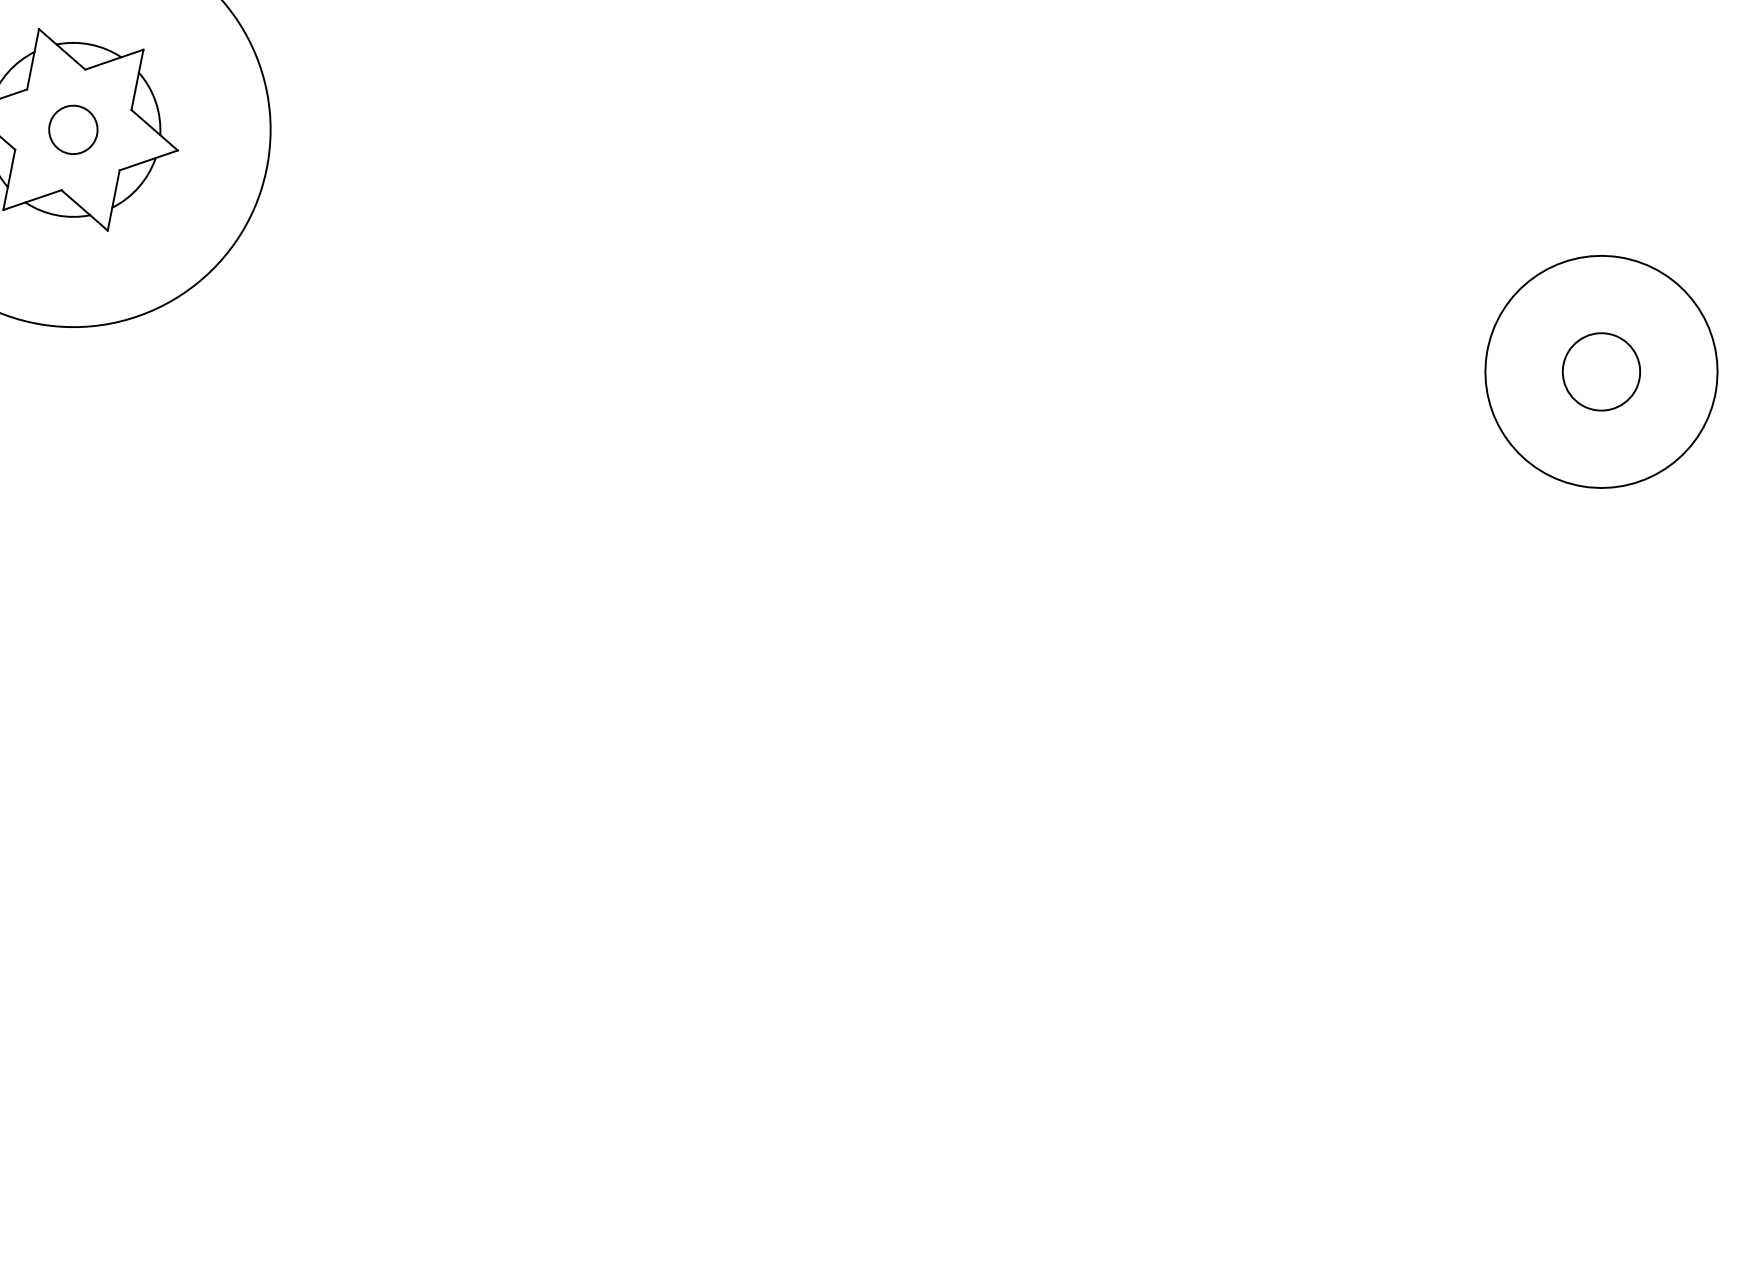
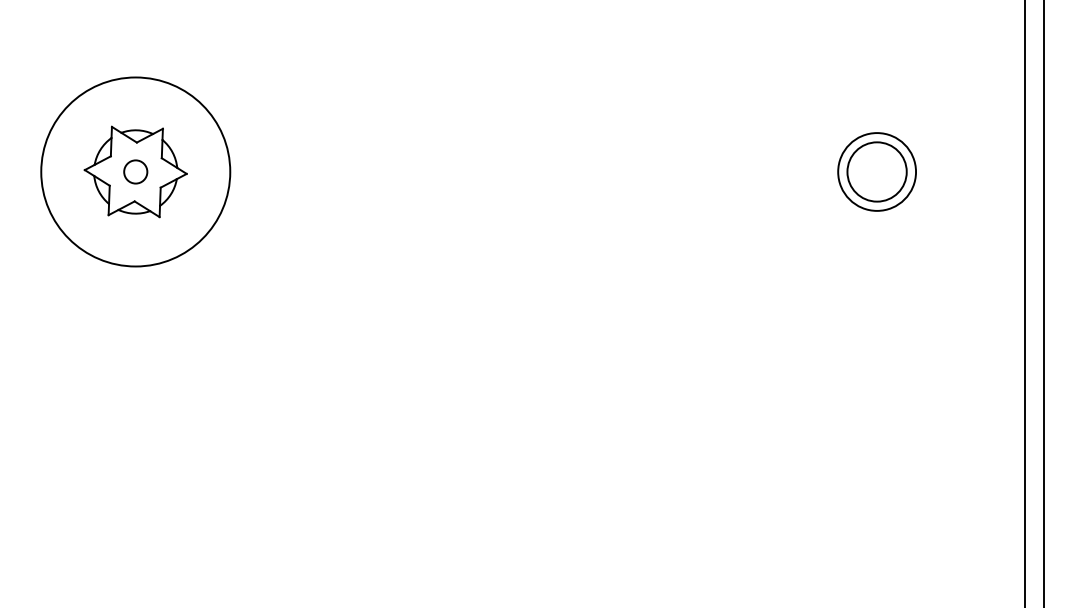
circle: (1600, 370) -> (876, 171), size x0.7
circle: (1600, 370) -> (876, 171), size x1.6

